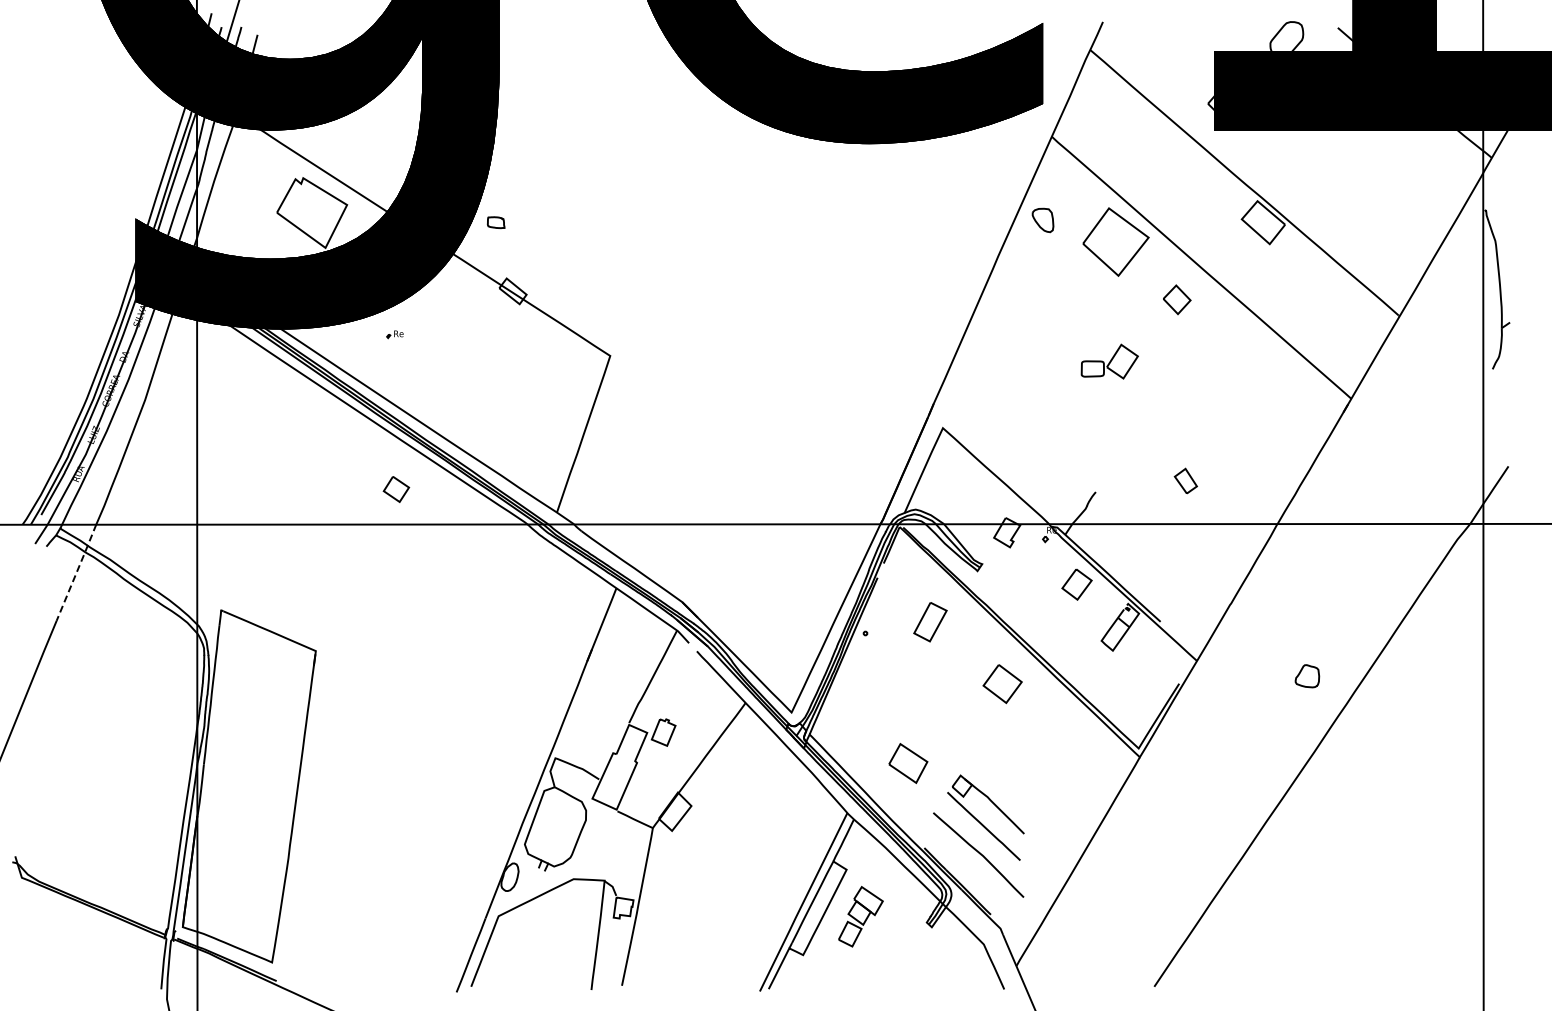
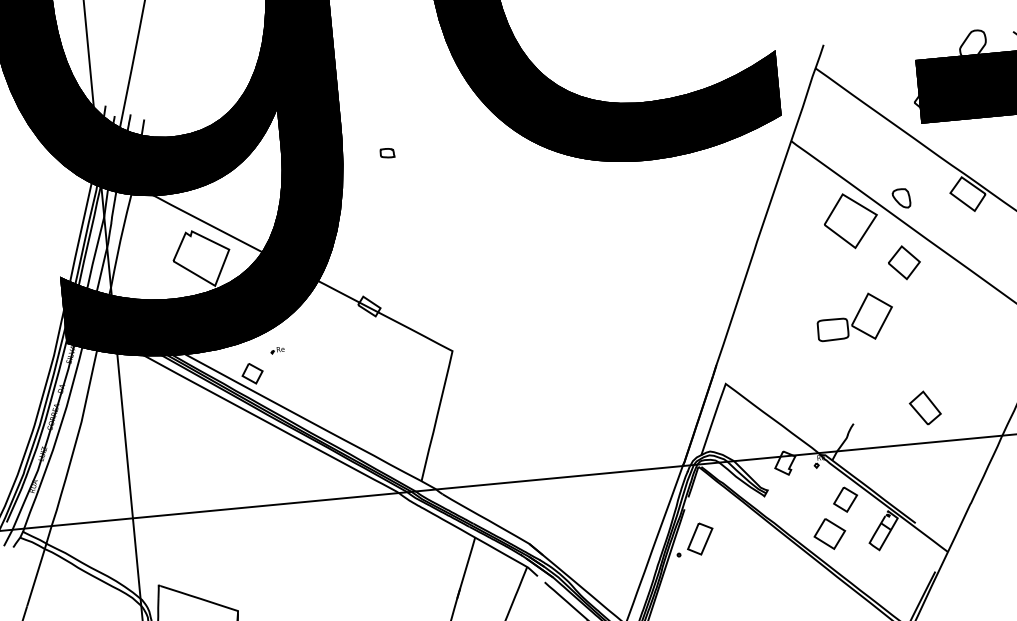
part: (1042, 220) -> (901, 198), moved
part: (495, 222) -> (386, 153), moved
part: (1177, 299) -> (904, 262), size x1.43
part: (1109, 361) -> (854, 317), size x1.67
part: (1185, 480) -> (924, 407), size x1.67
part: (396, 489) -> (252, 373), moved
line: (76, 572) -> (39, 566), dashed -> solid
part: (930, 622) -> (700, 539), moved
part: (1002, 684) -> (829, 534), moved

